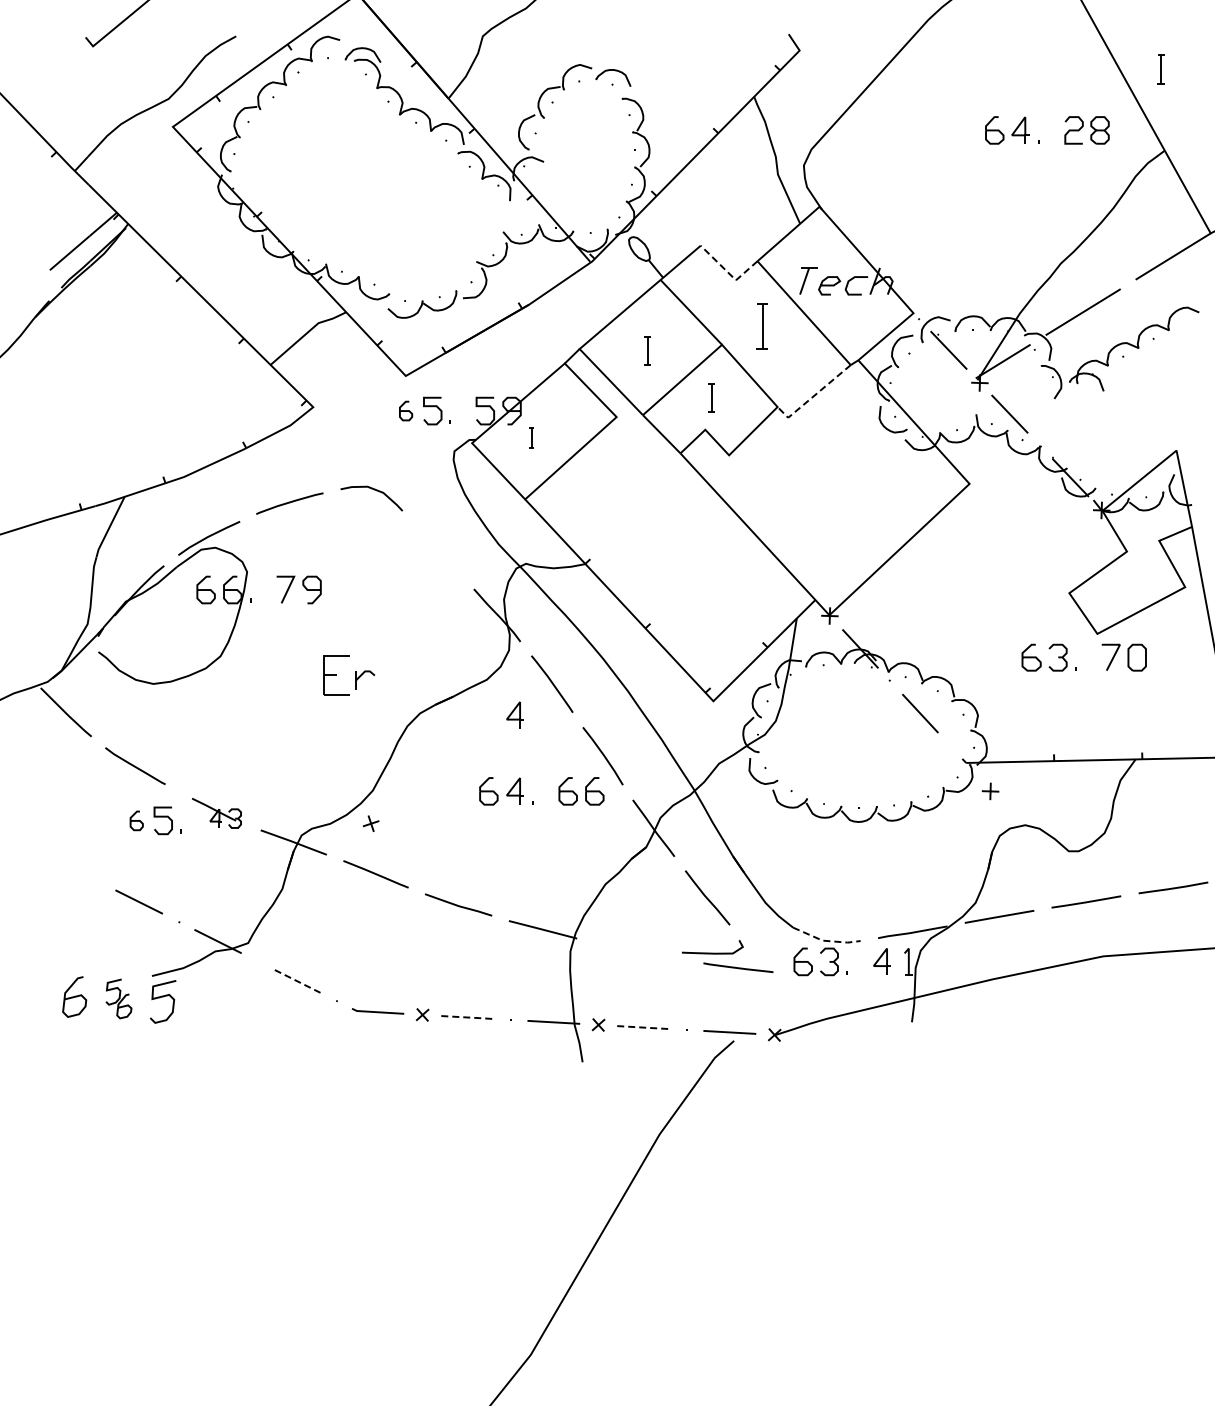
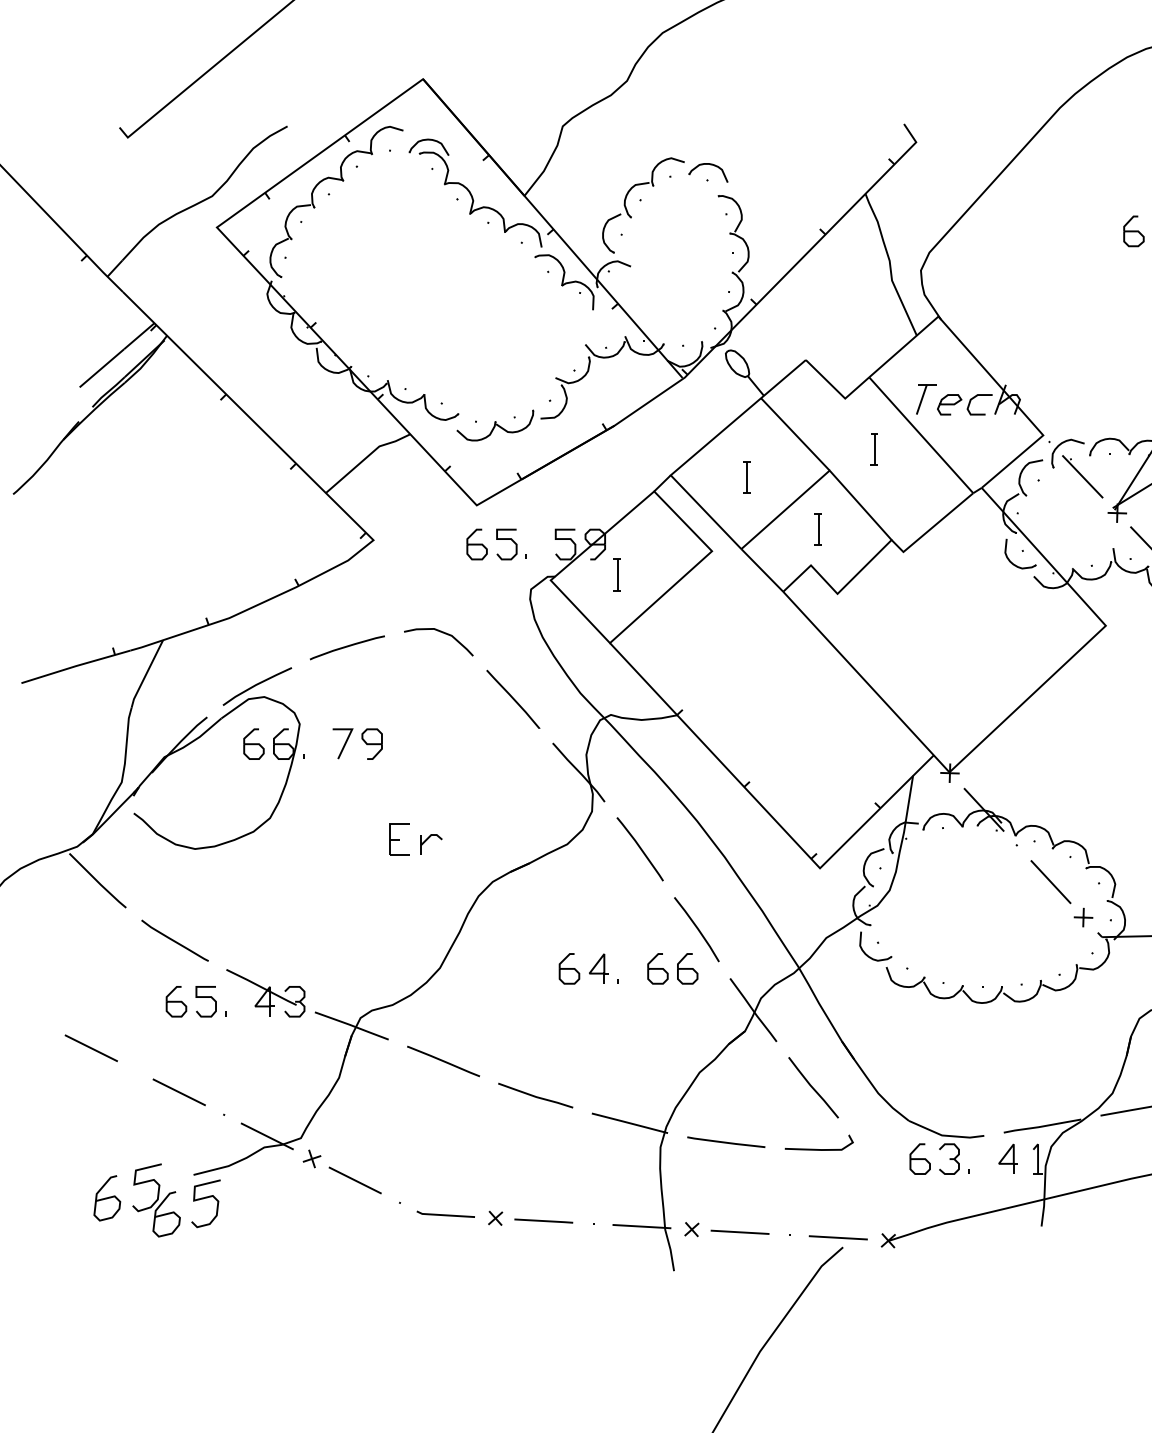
line: (728, 273) -> (836, 391), dashed -> solid
part: (761, 325) -> (873, 449), size x0.62
line: (812, 397) -> (930, 529), dashed -> solid
part: (405, 410) -> (476, 543), size x1.43
part: (531, 437) -> (617, 574), size x1.43
line: (438, 549) -> (513, 698), added
part: (336, 675) -> (399, 839), size x0.71
part: (514, 714) -> (598, 883), removed
part: (990, 791) -> (1083, 917), moved
part: (216, 813) -> (265, 993), size x1.43
part: (136, 820) -> (176, 1001), size x1.43
part: (370, 823) -> (311, 1158), moved
line: (60, 862) -> (91, 1048), added
line: (825, 940) -> (945, 1135), dashed -> solid
line: (738, 967) -> (726, 1141), moved
line: (296, 980) -> (354, 1179), dashed -> solid
part: (118, 998) -> (156, 1199), size x1.67
line: (465, 1017) -> (543, 1221), dashed -> solid
line: (641, 1027) -> (739, 1232), dashed -> solid

